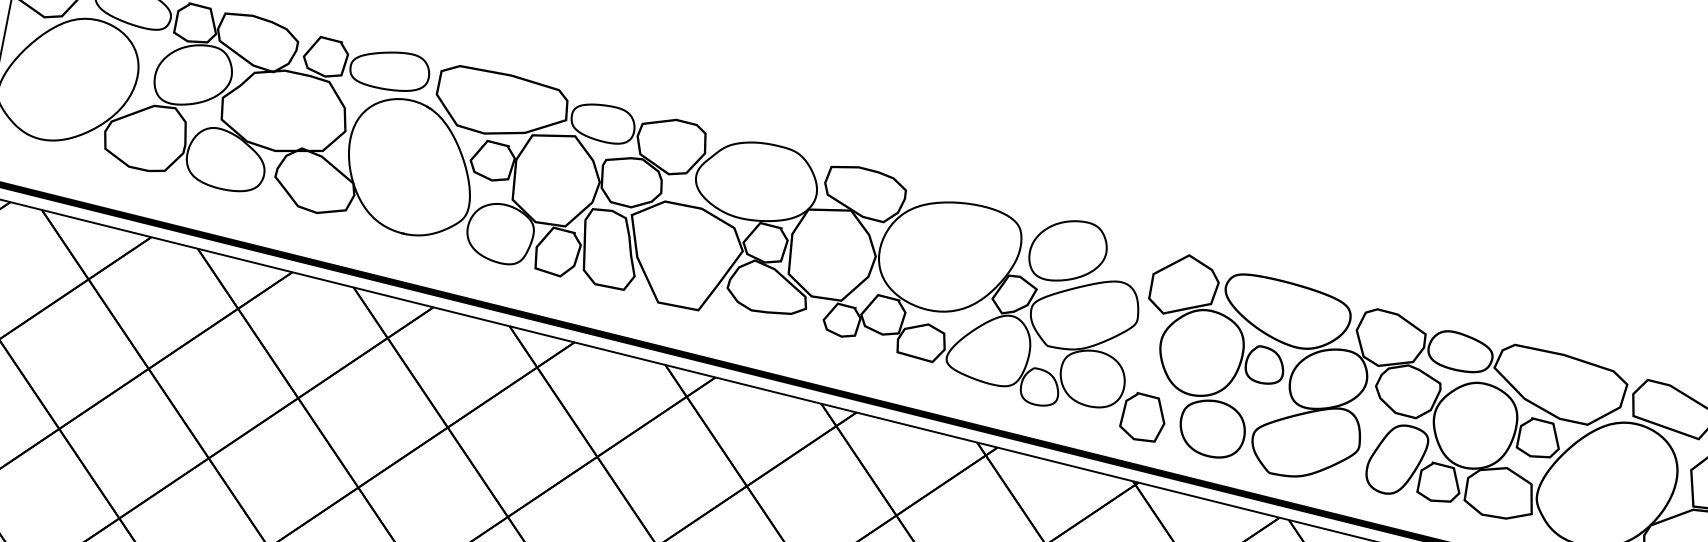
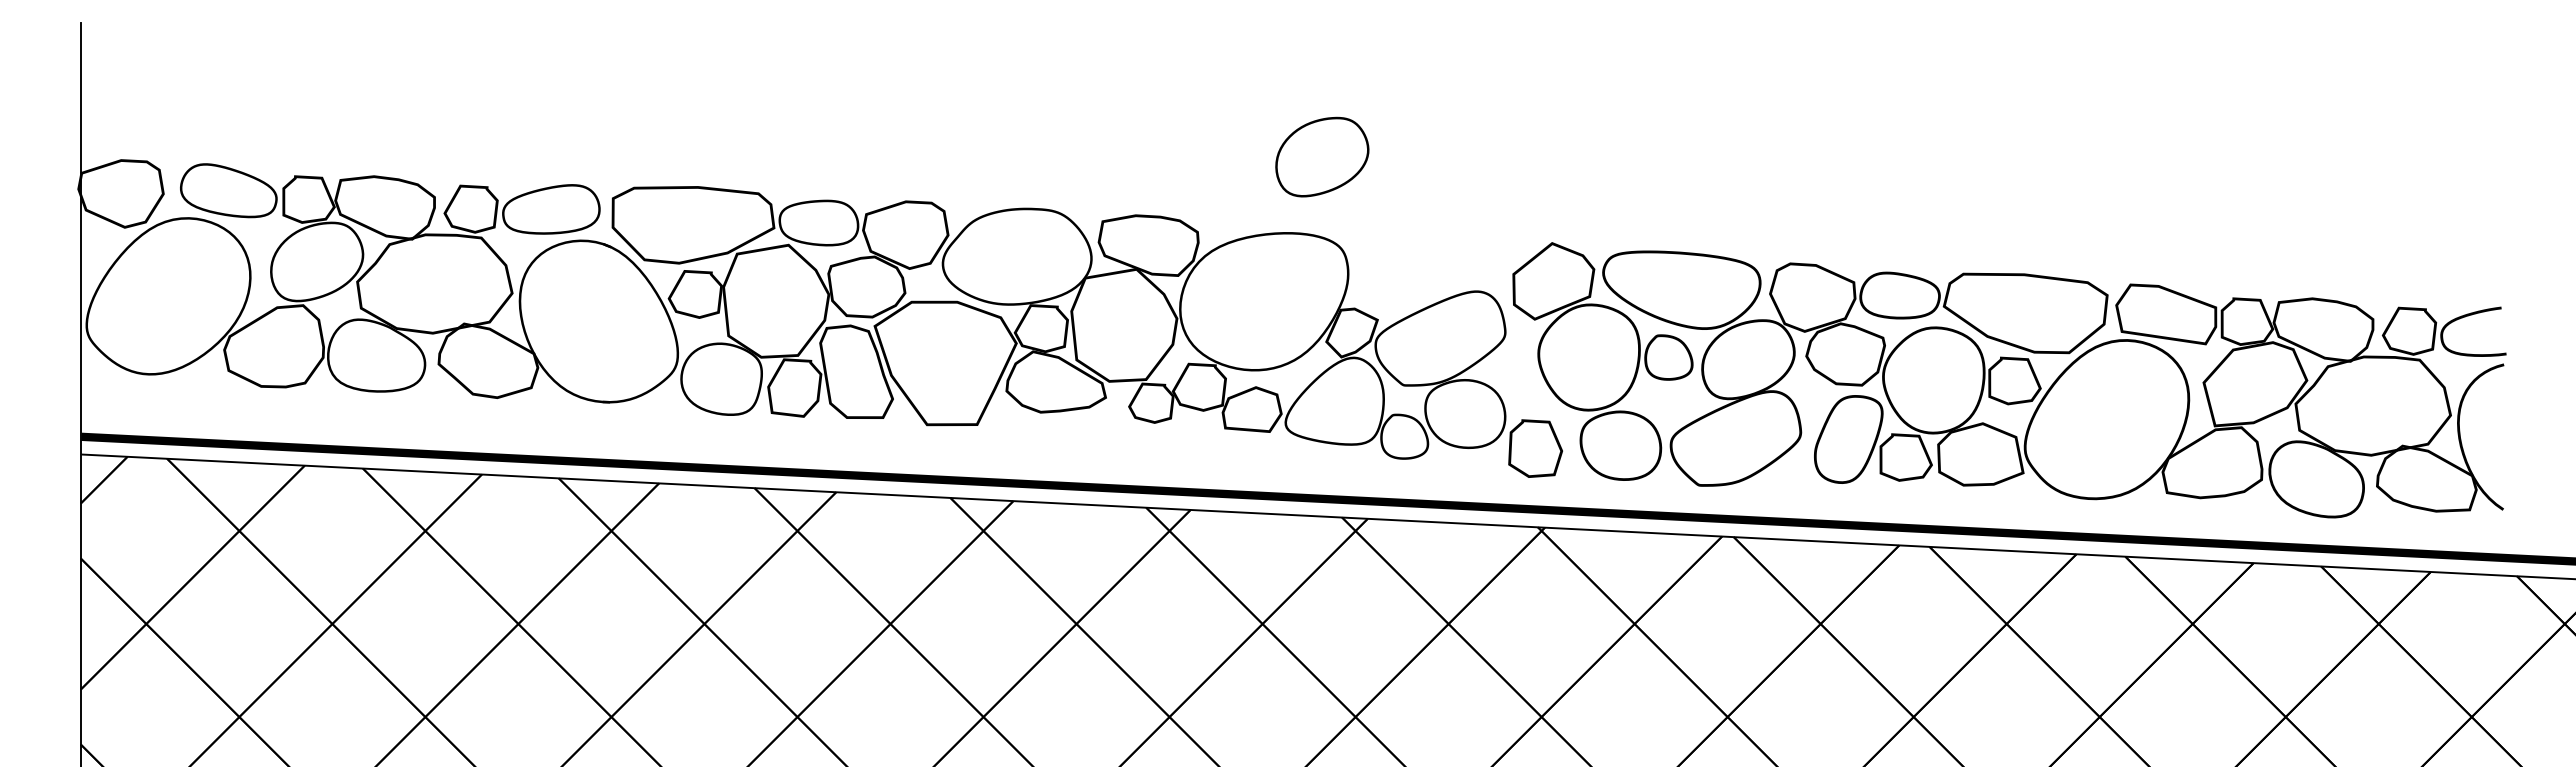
part: (1068, 250) -> (1322, 156), moved

